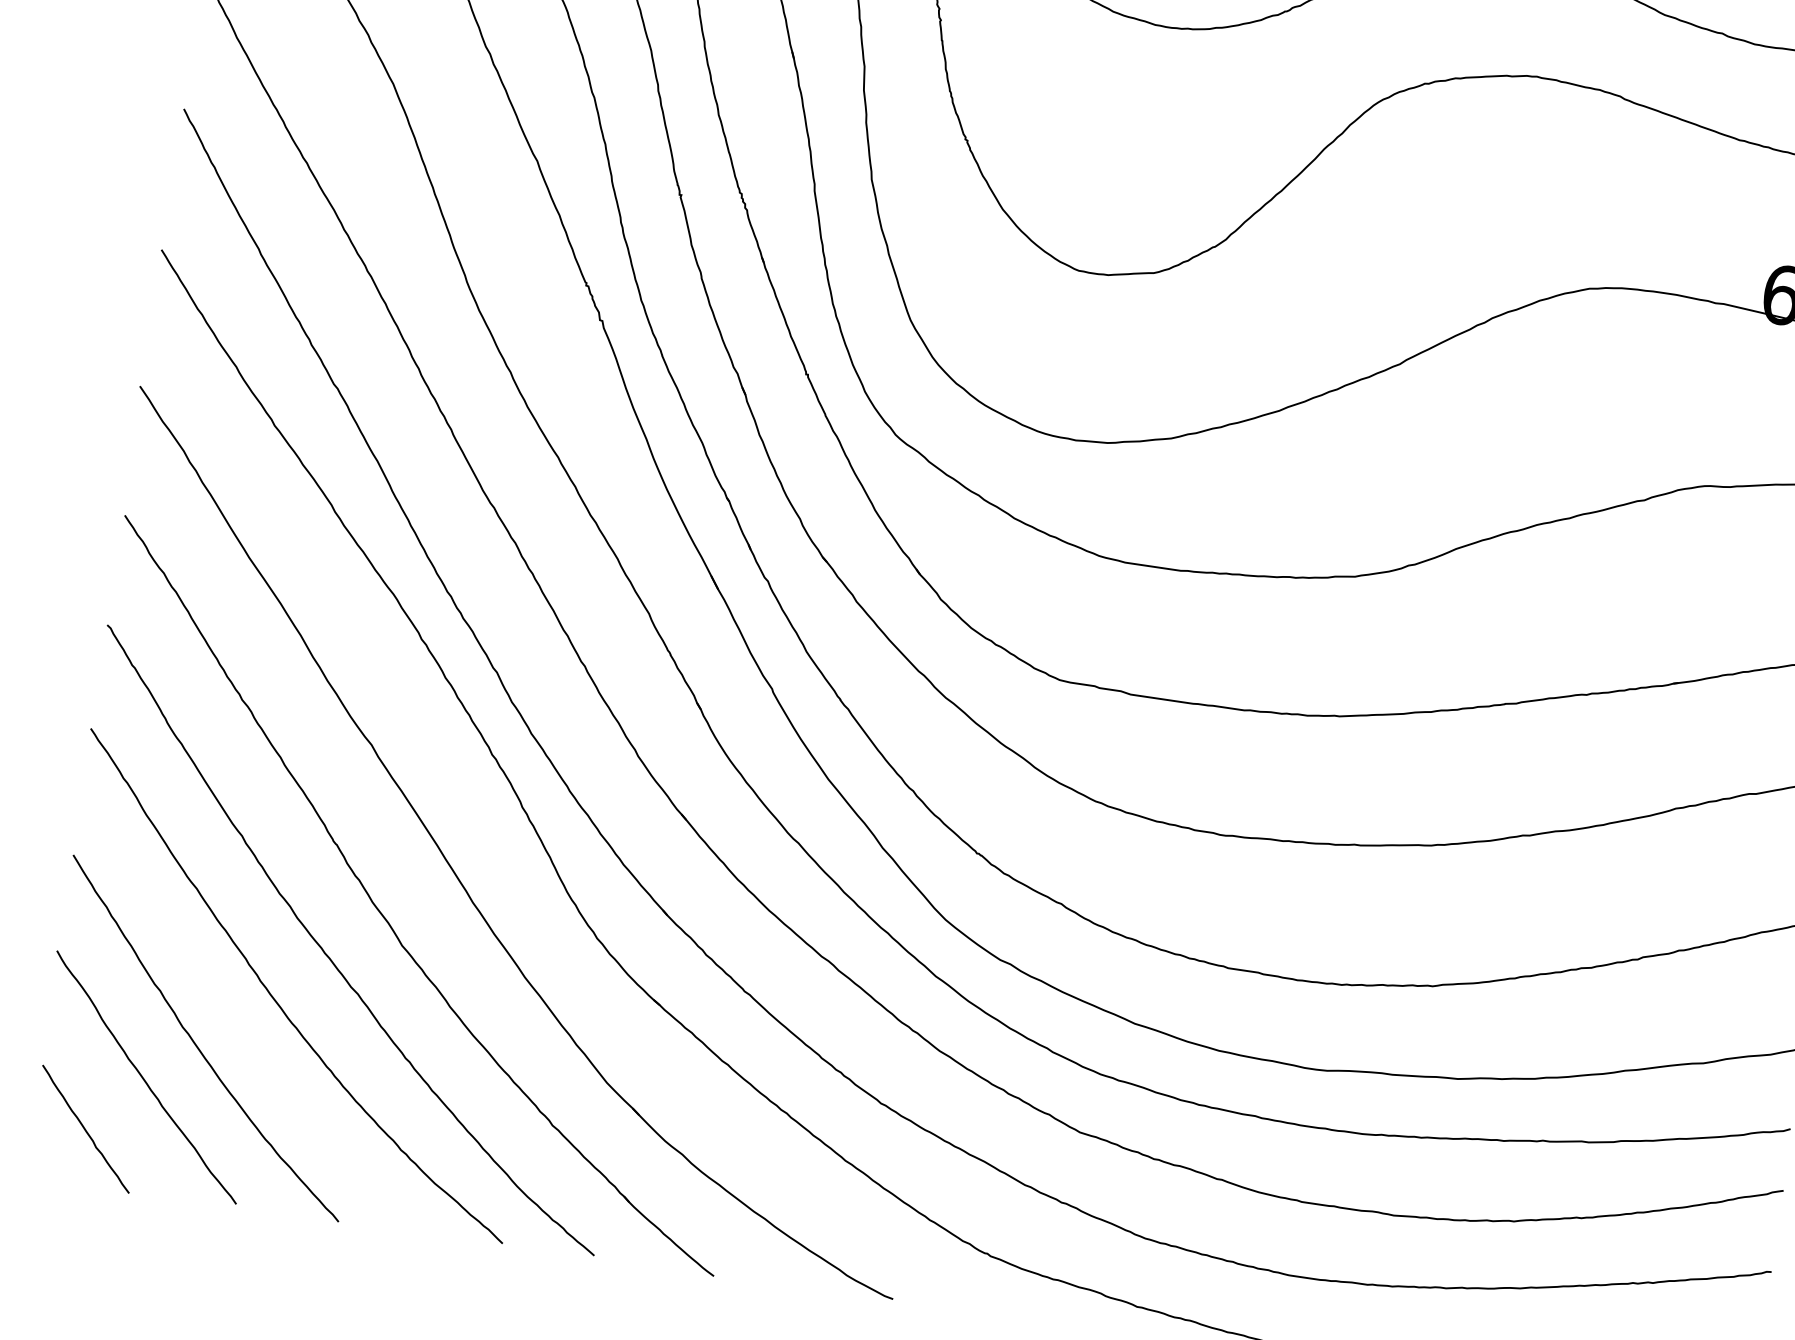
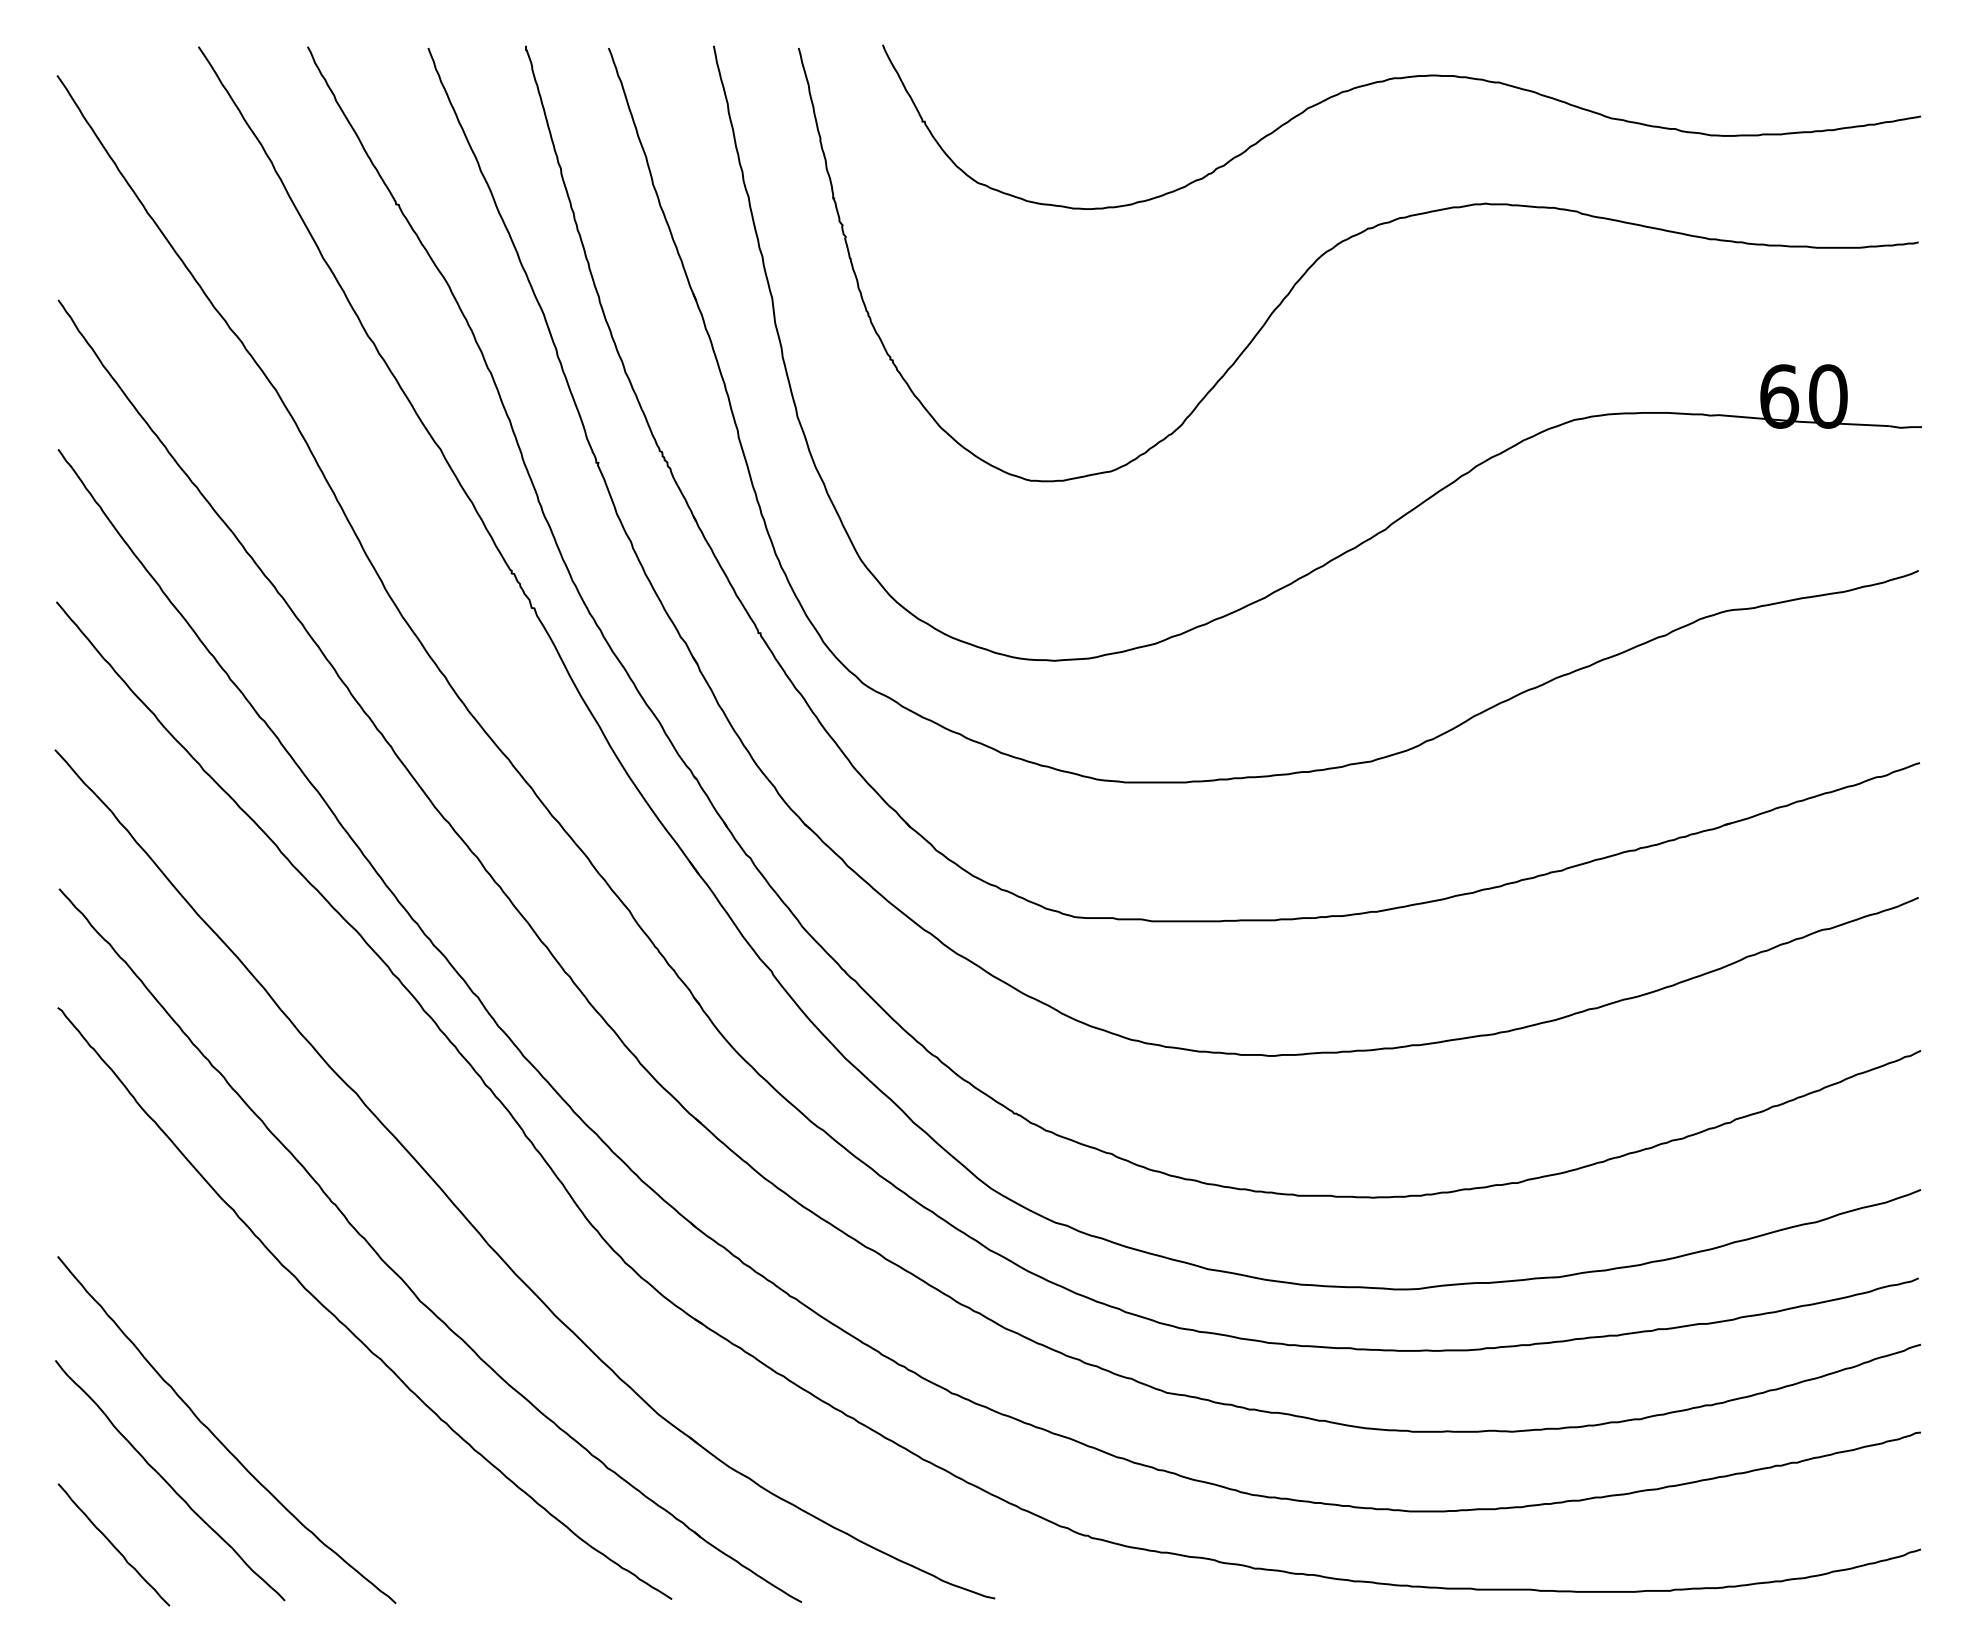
curve: (277, 1001) -> (296, 1379), removed

